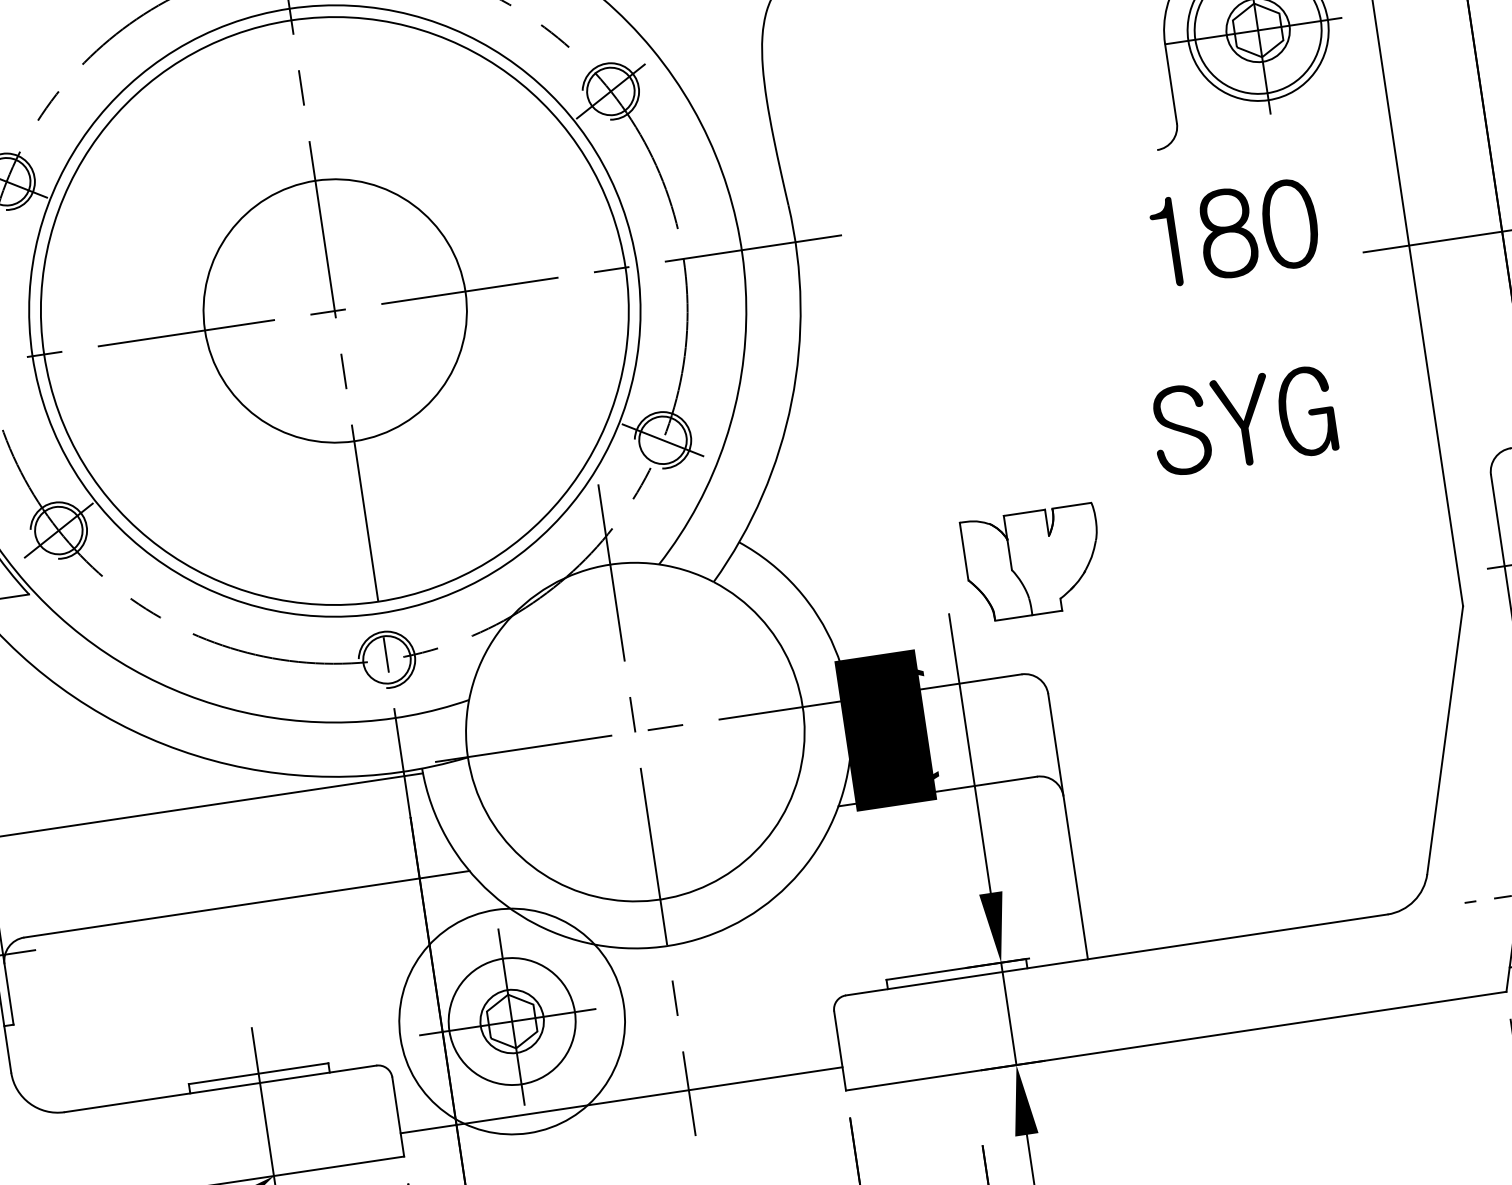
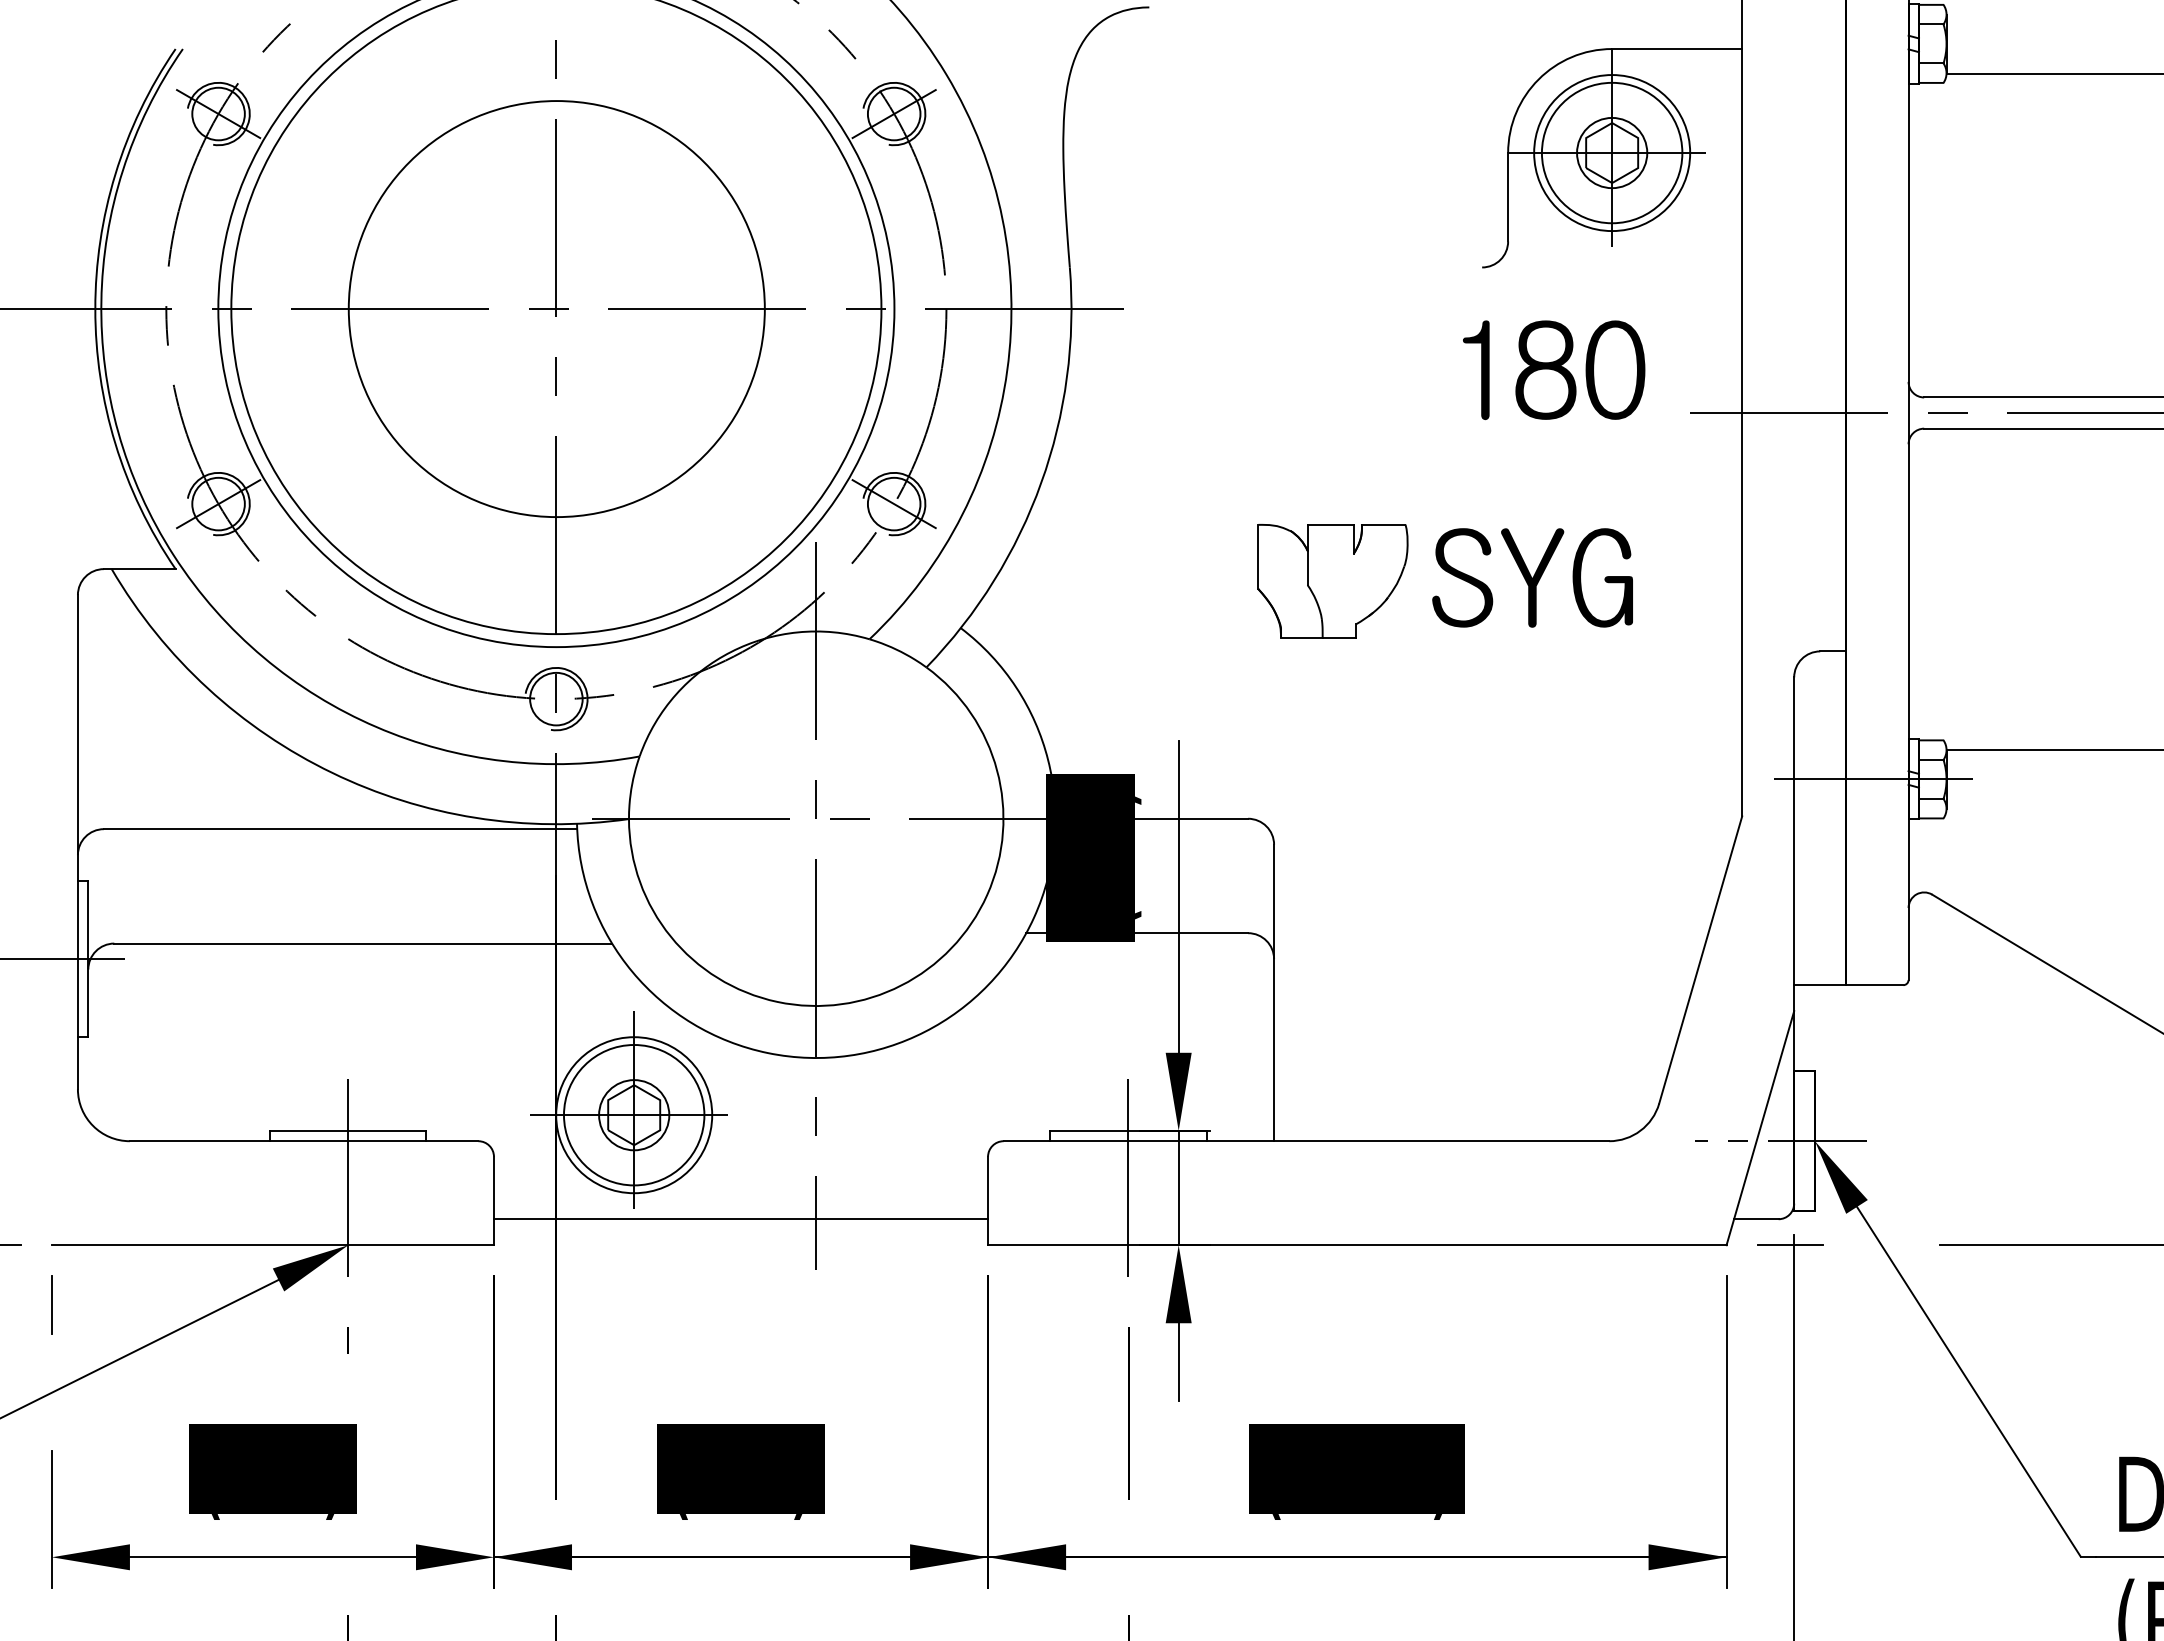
circle: (335, 311) -> (556, 309), size x1.43
part: (1033, 563) -> (1332, 581), moved
line: (963, 1020) -> (1128, 1187), added
circle: (512, 1021) -> (634, 1115), size x0.62

